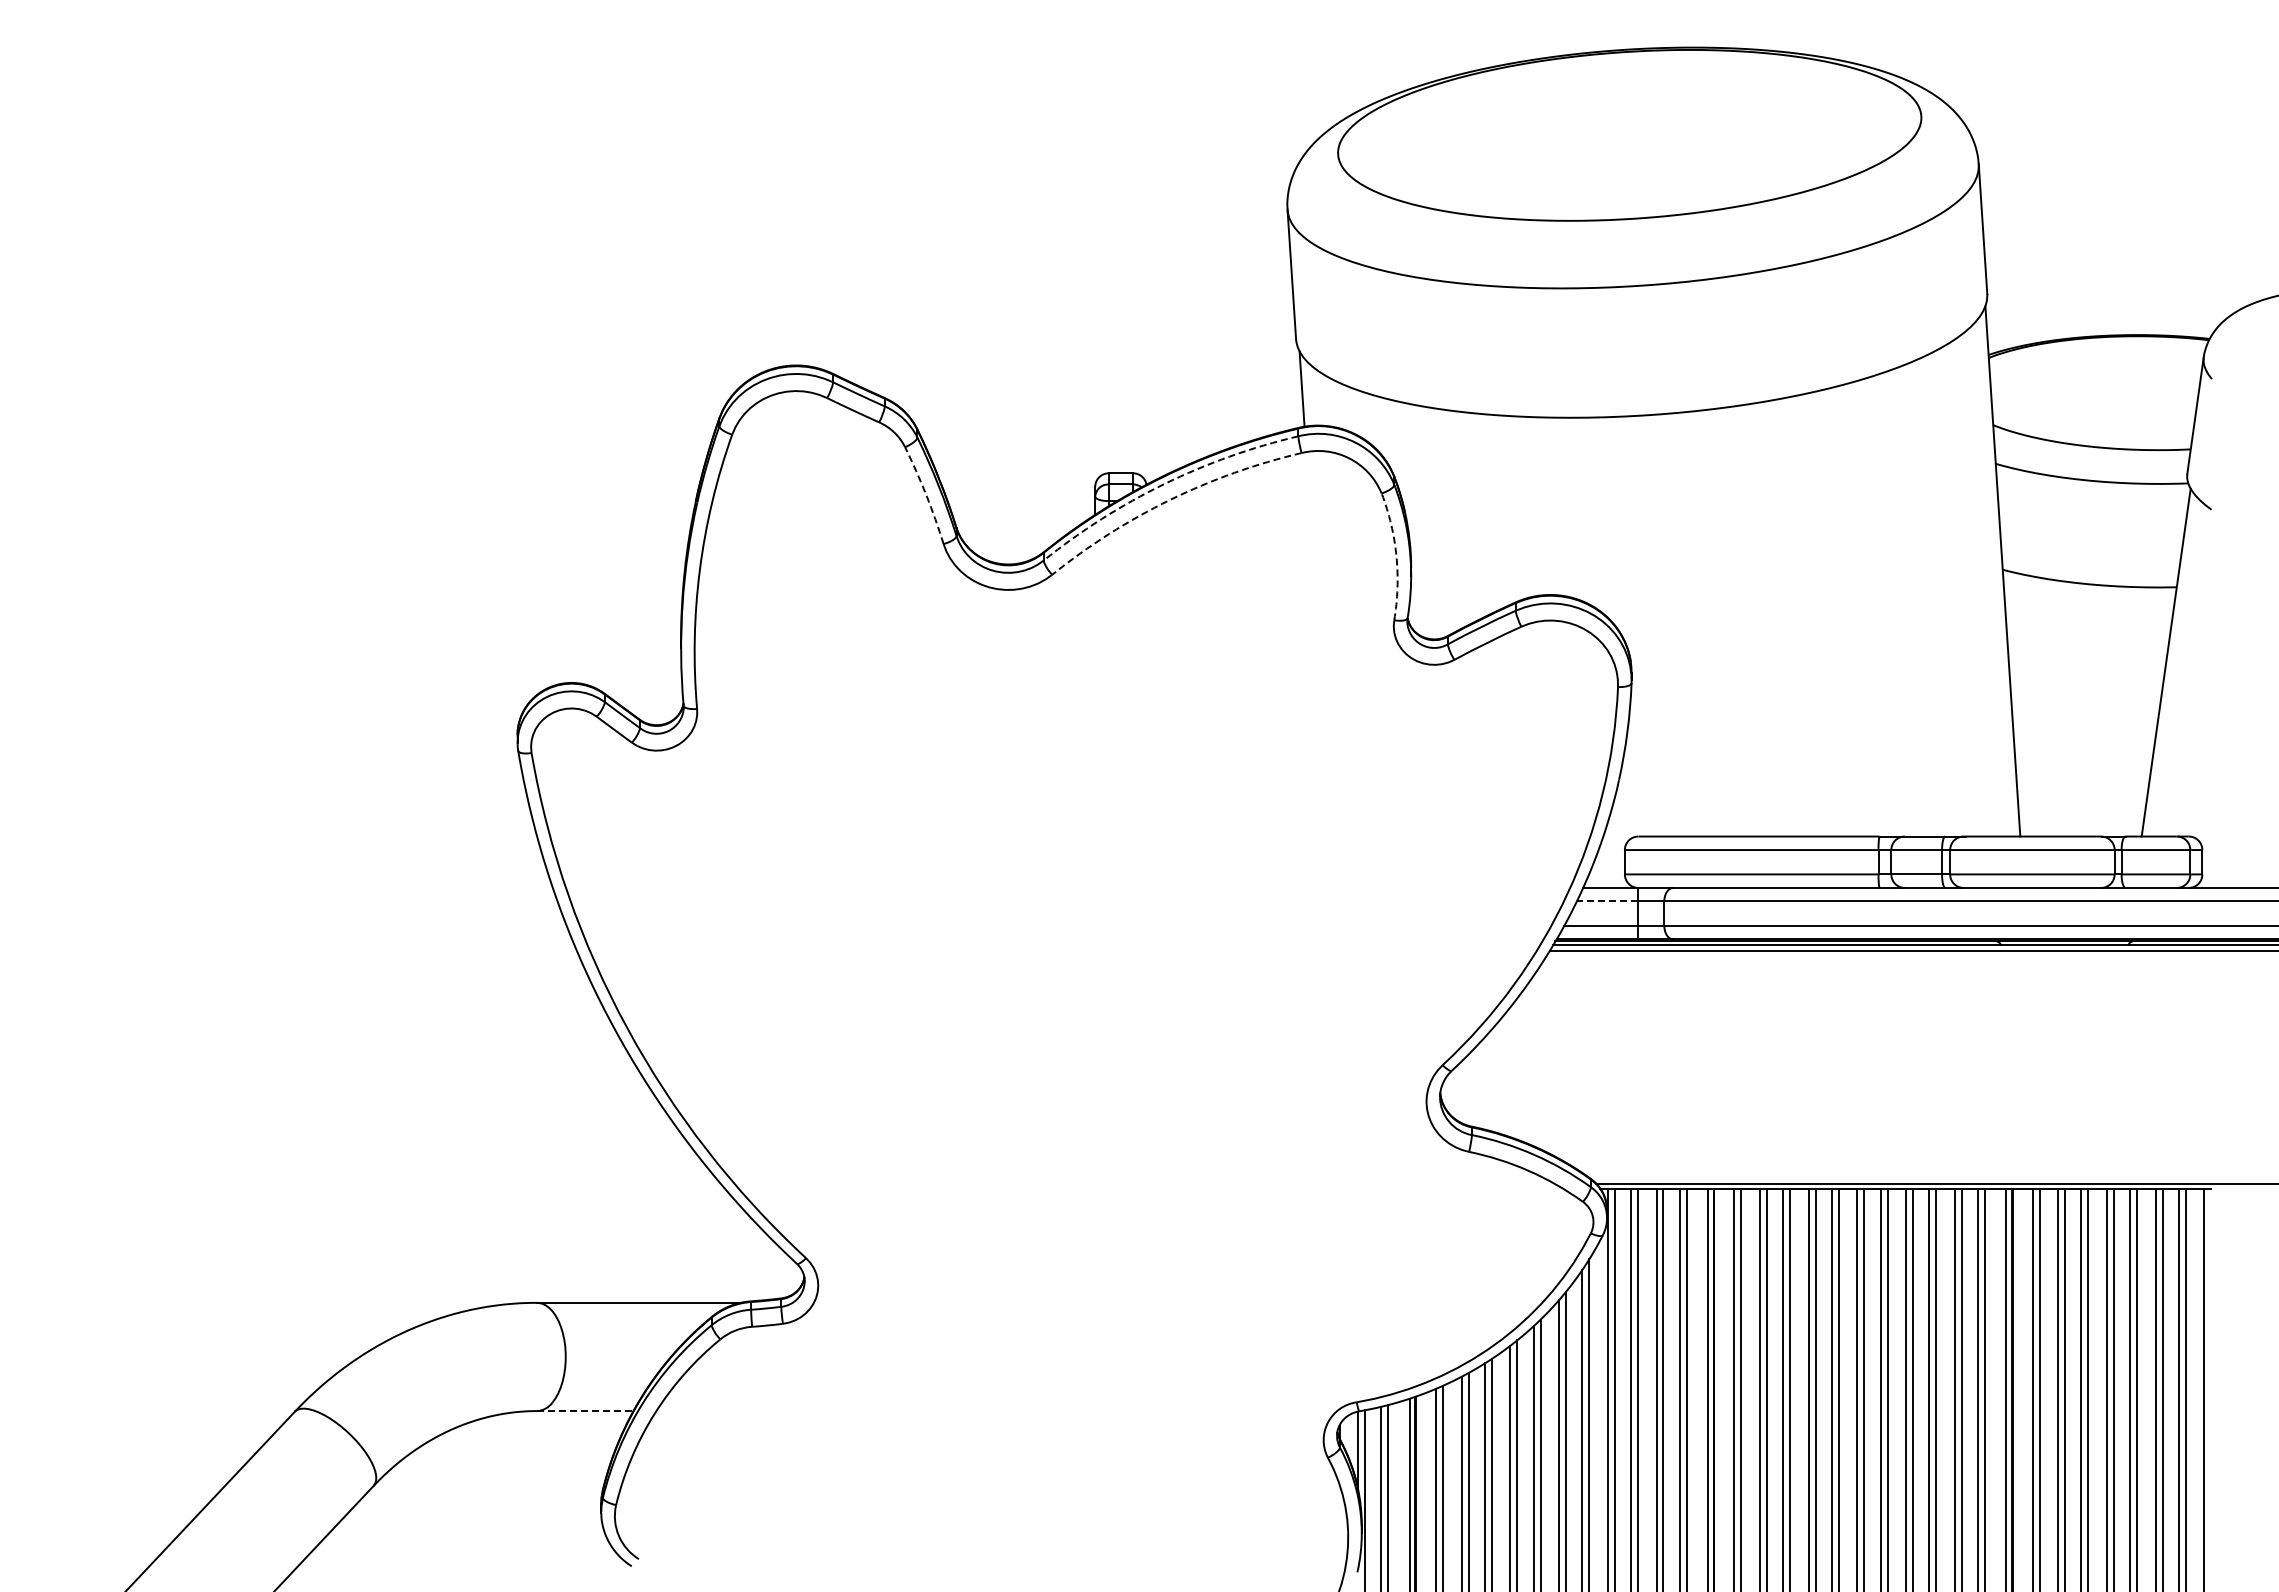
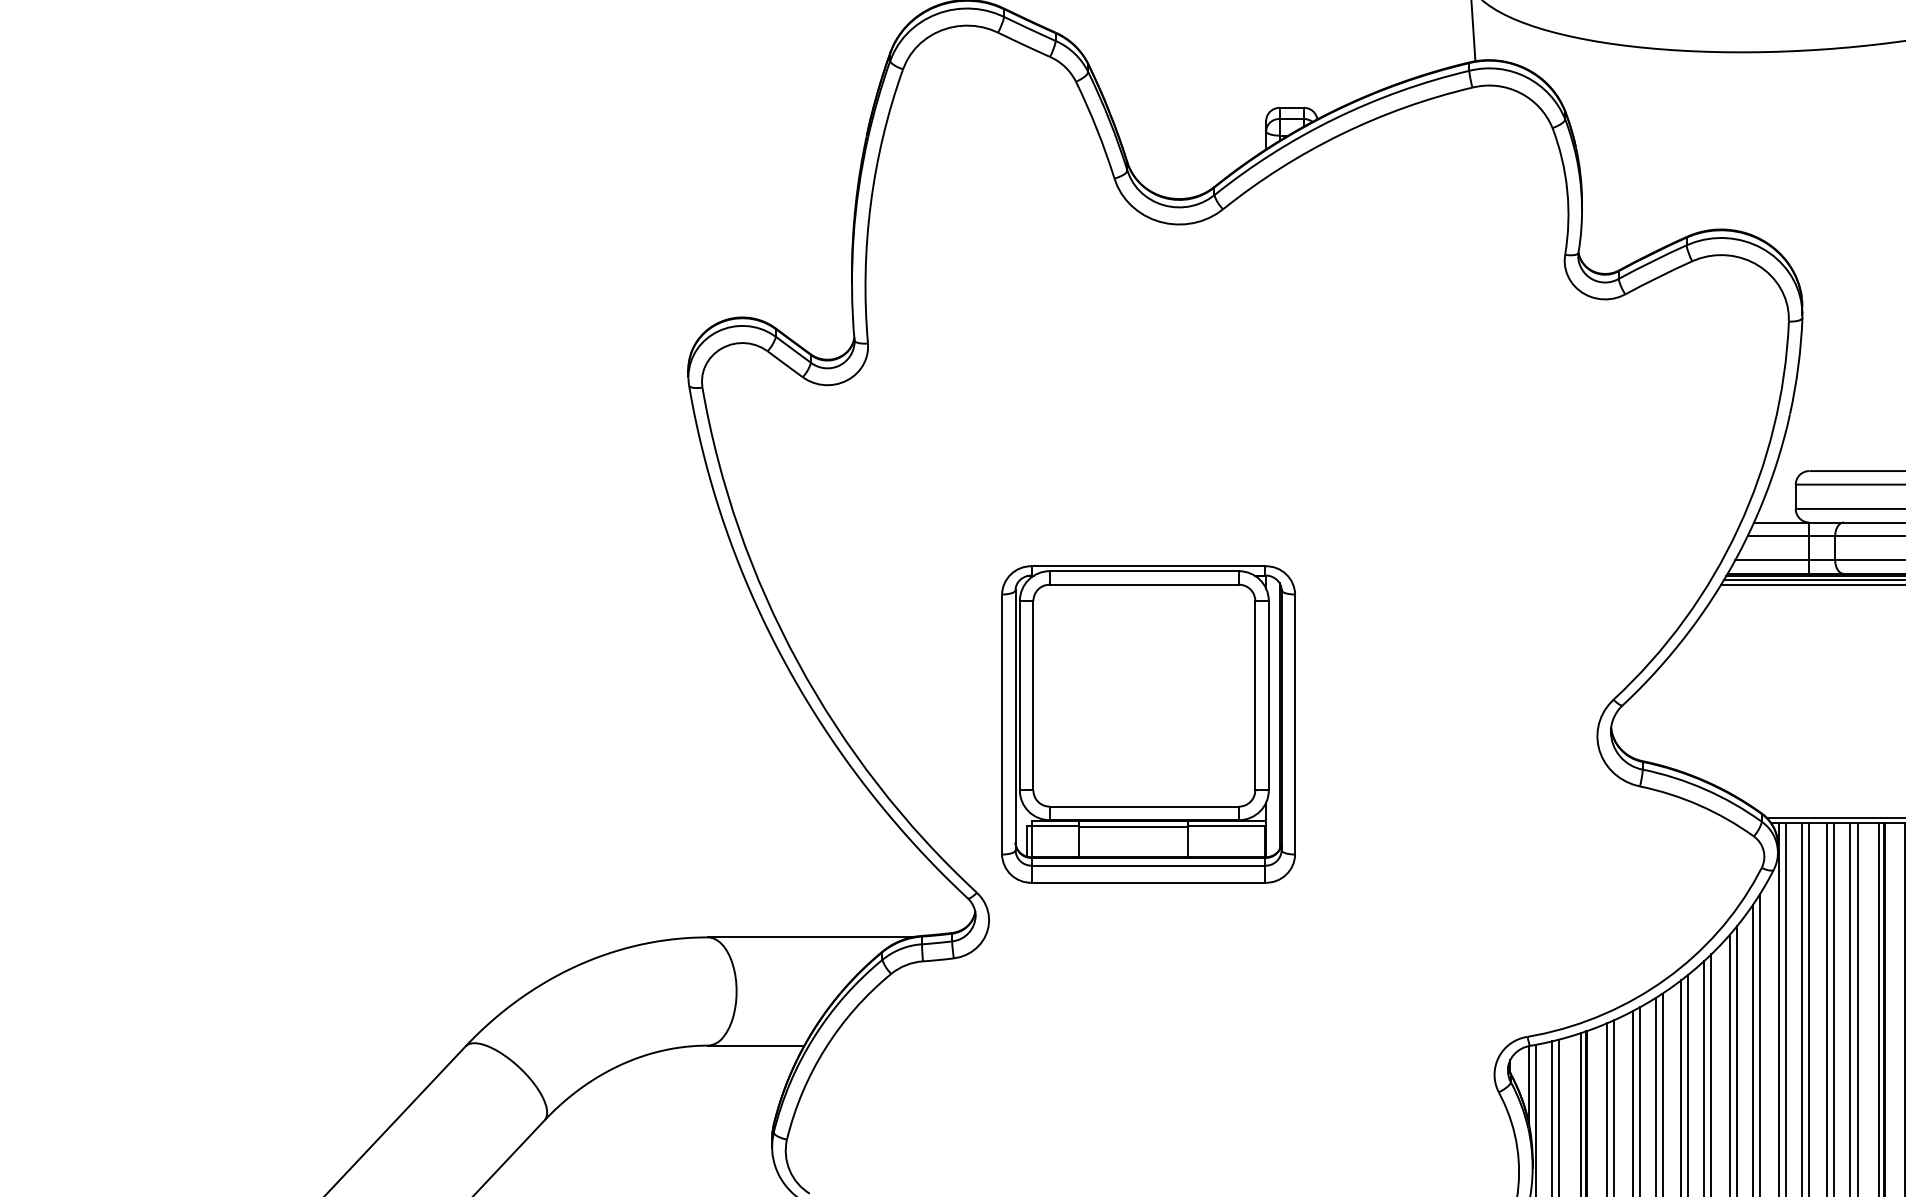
arc: (1164, 484) -> (1335, 119), dashed -> solid
arc: (926, 494) -> (1097, 129), dashed -> solid
arc: (1170, 499) -> (1341, 134), dashed -> solid
arc: (1396, 556) -> (1567, 191), dashed -> solid
line: (1607, 901) -> (1778, 536), dashed -> solid
part: (977, 1089) -> (1148, 724), added
line: (585, 1411) -> (756, 1046), dashed -> solid

